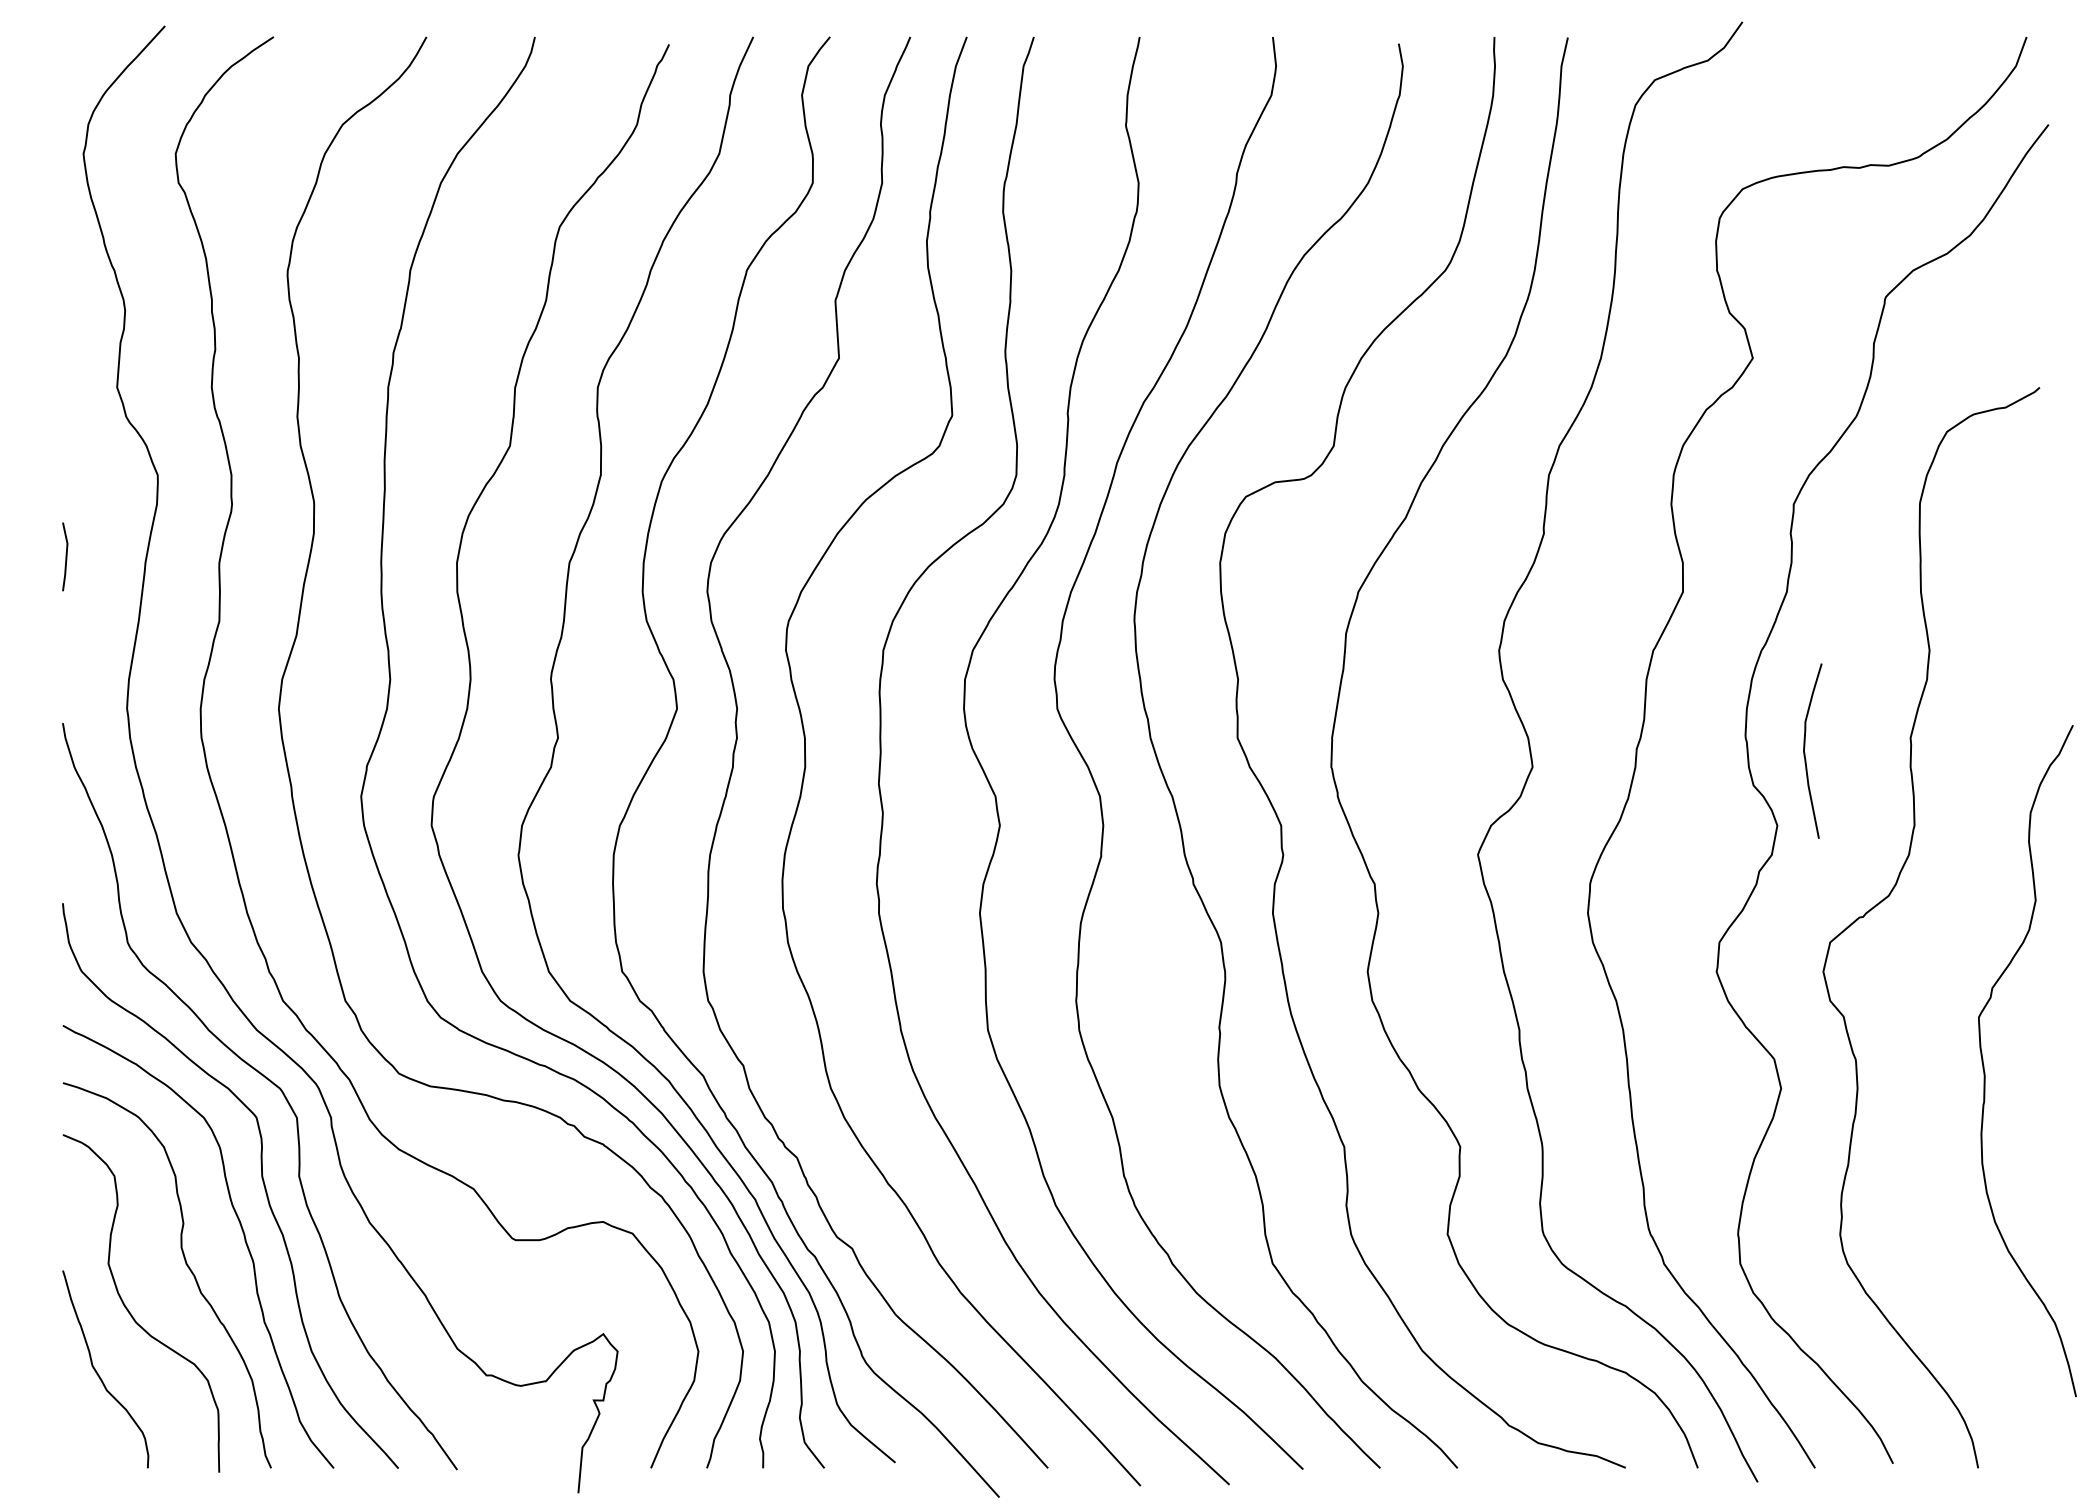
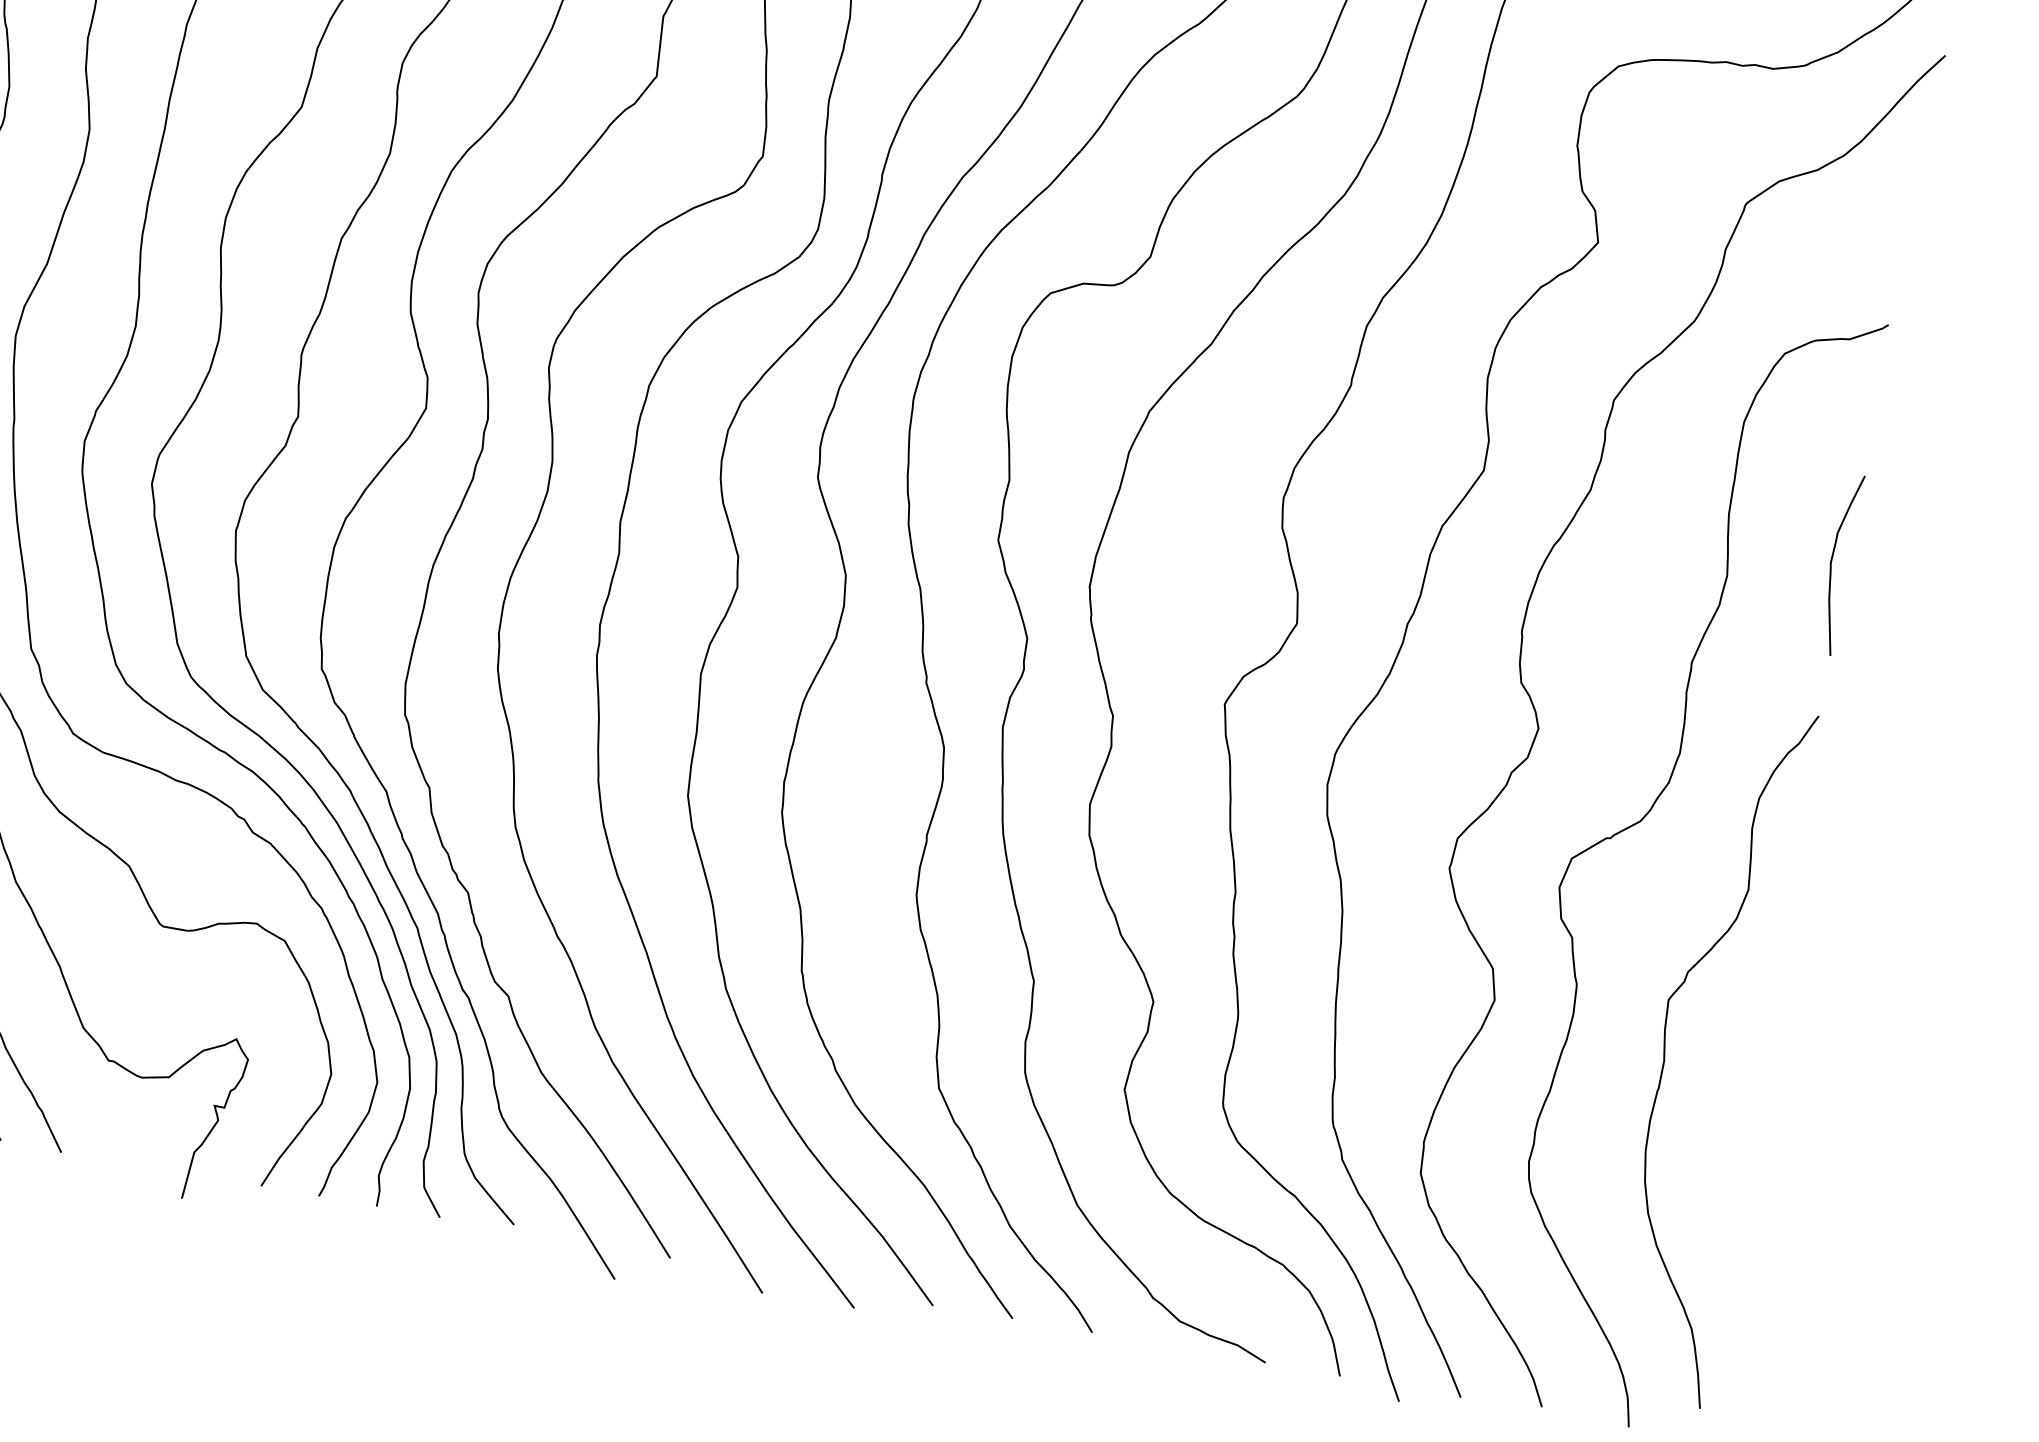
curve: (1805, 752) -> (1832, 564), moved
curve: (1984, 1065) -> (1665, 1050), moved

